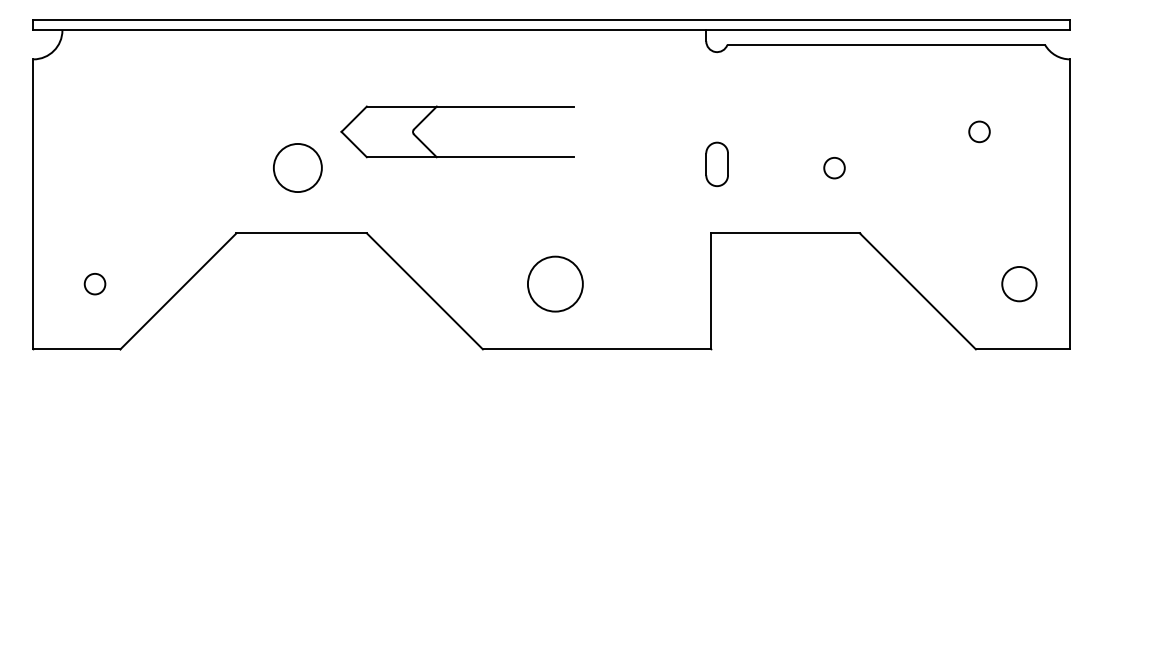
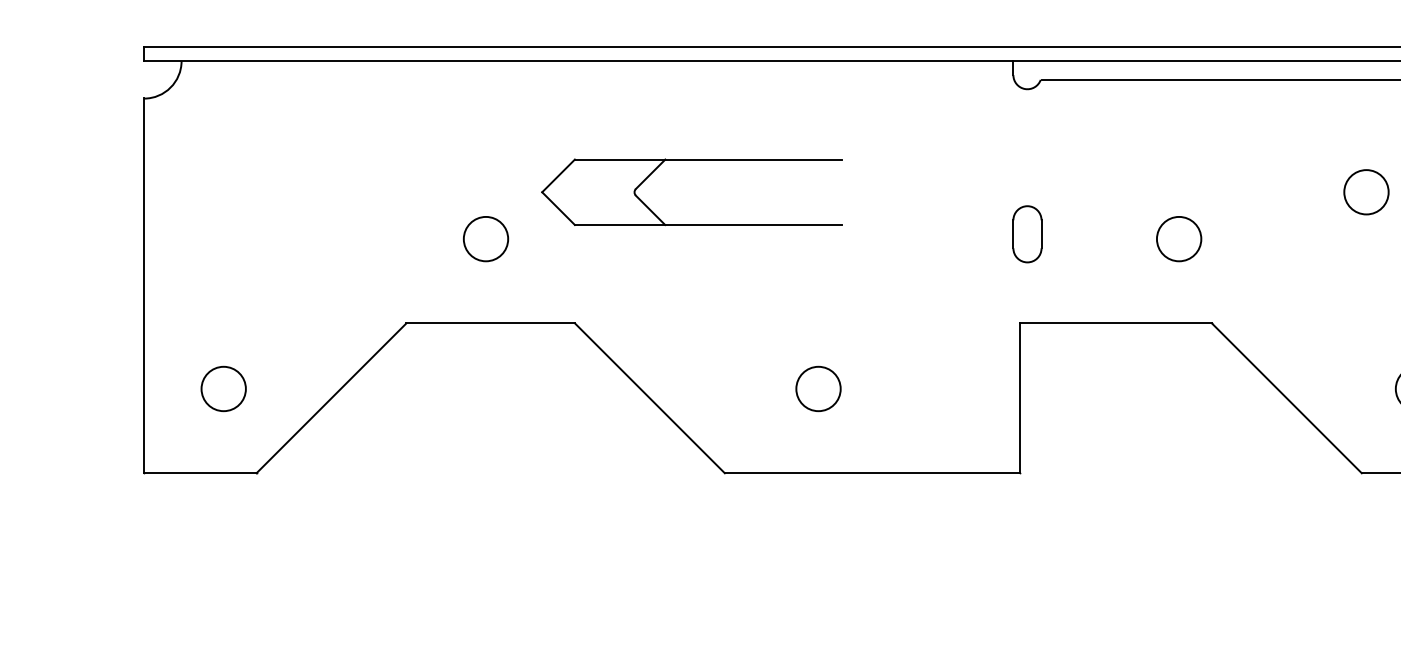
circle: (979, 131) -> (1366, 191), size x1.67
circle: (834, 167) -> (1179, 238), size x1.67
circle: (298, 168) -> (486, 239), size x0.71
circle: (94, 283) -> (223, 388), size x1.67
circle: (555, 283) -> (818, 388), size x0.62

